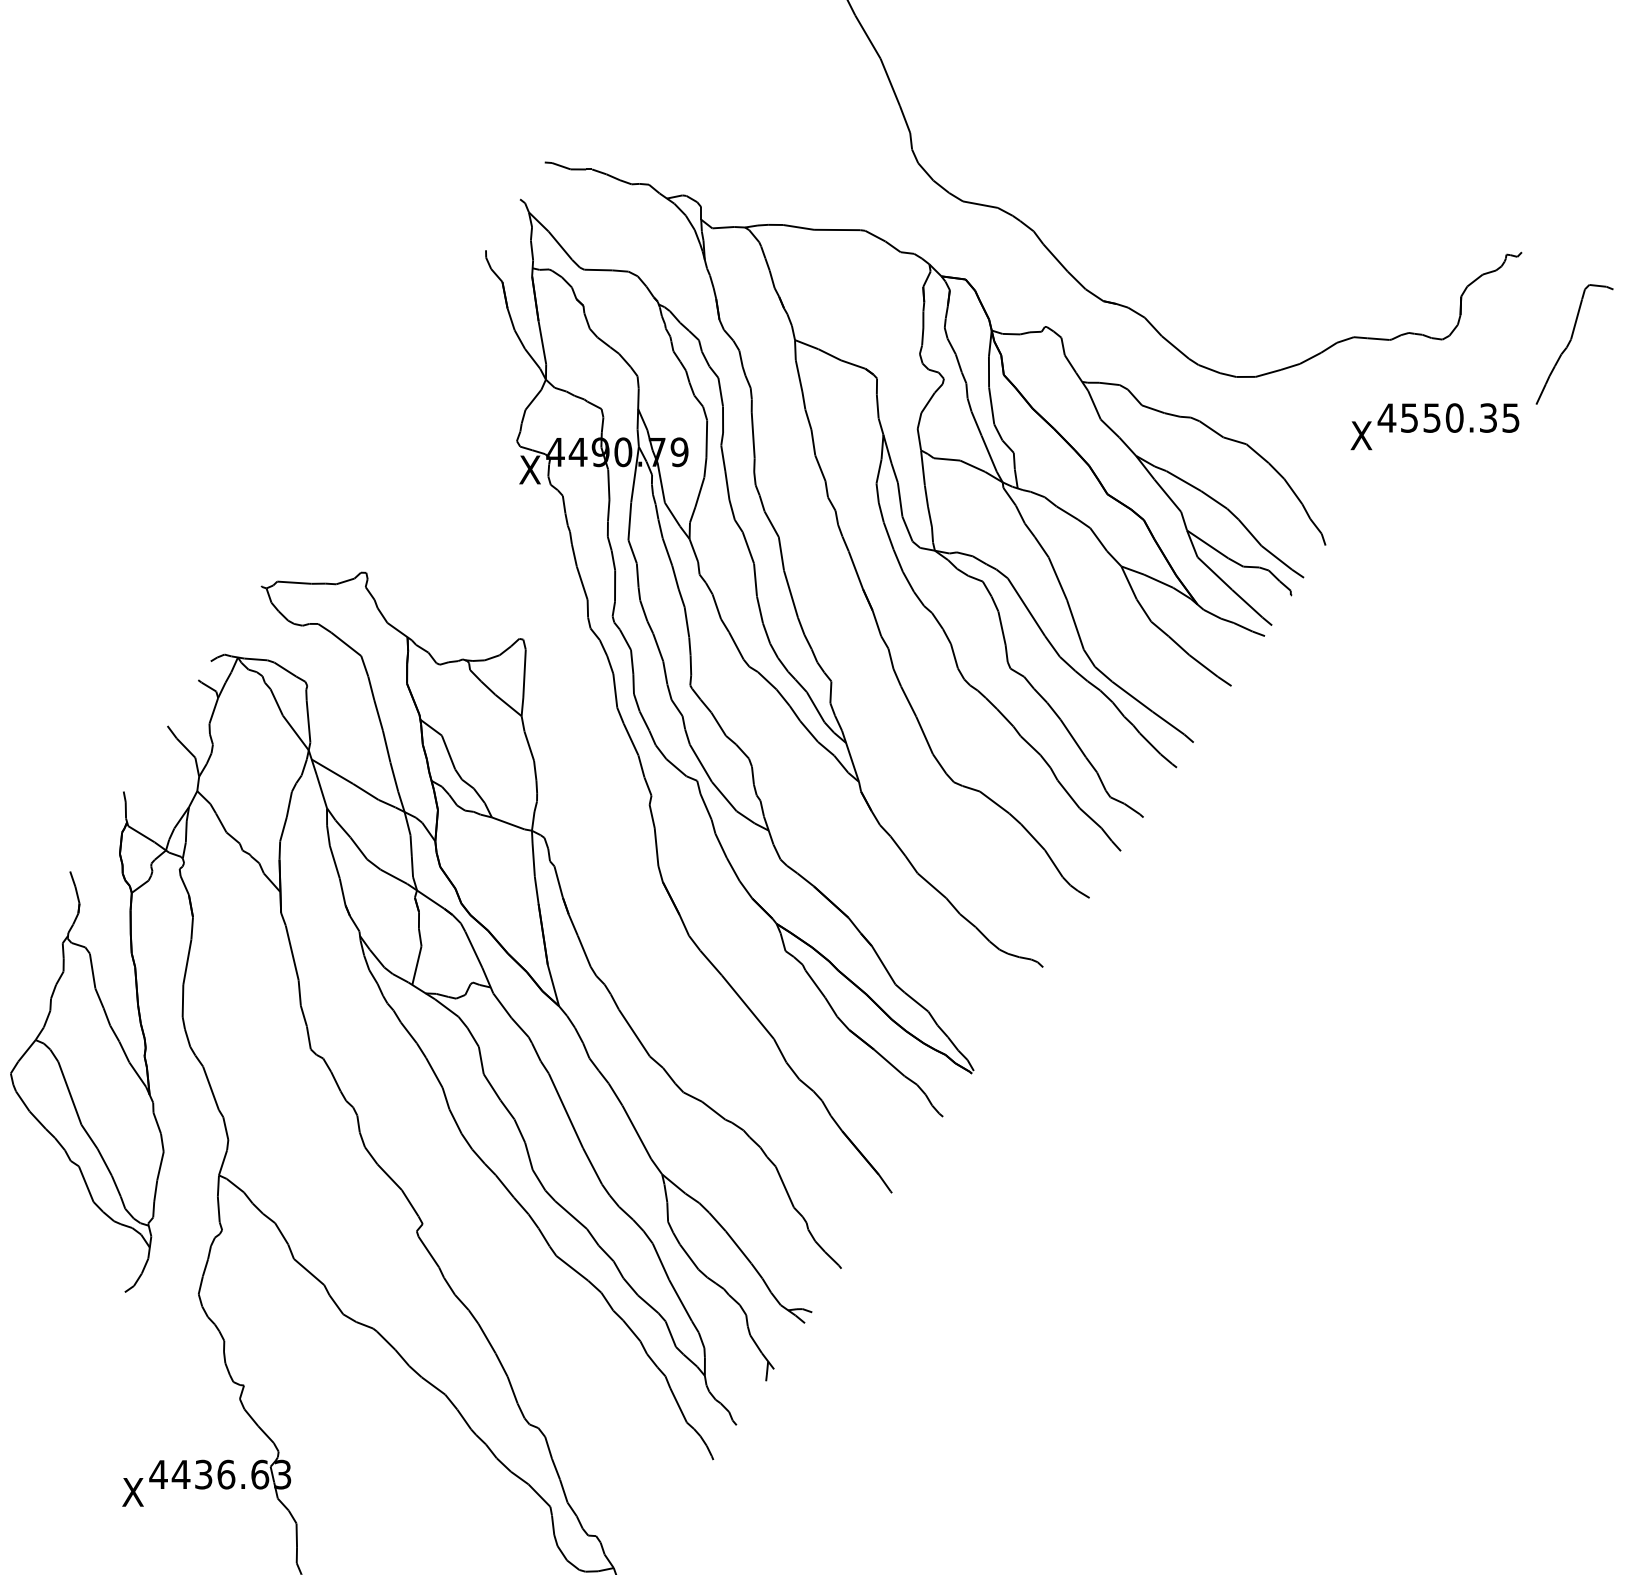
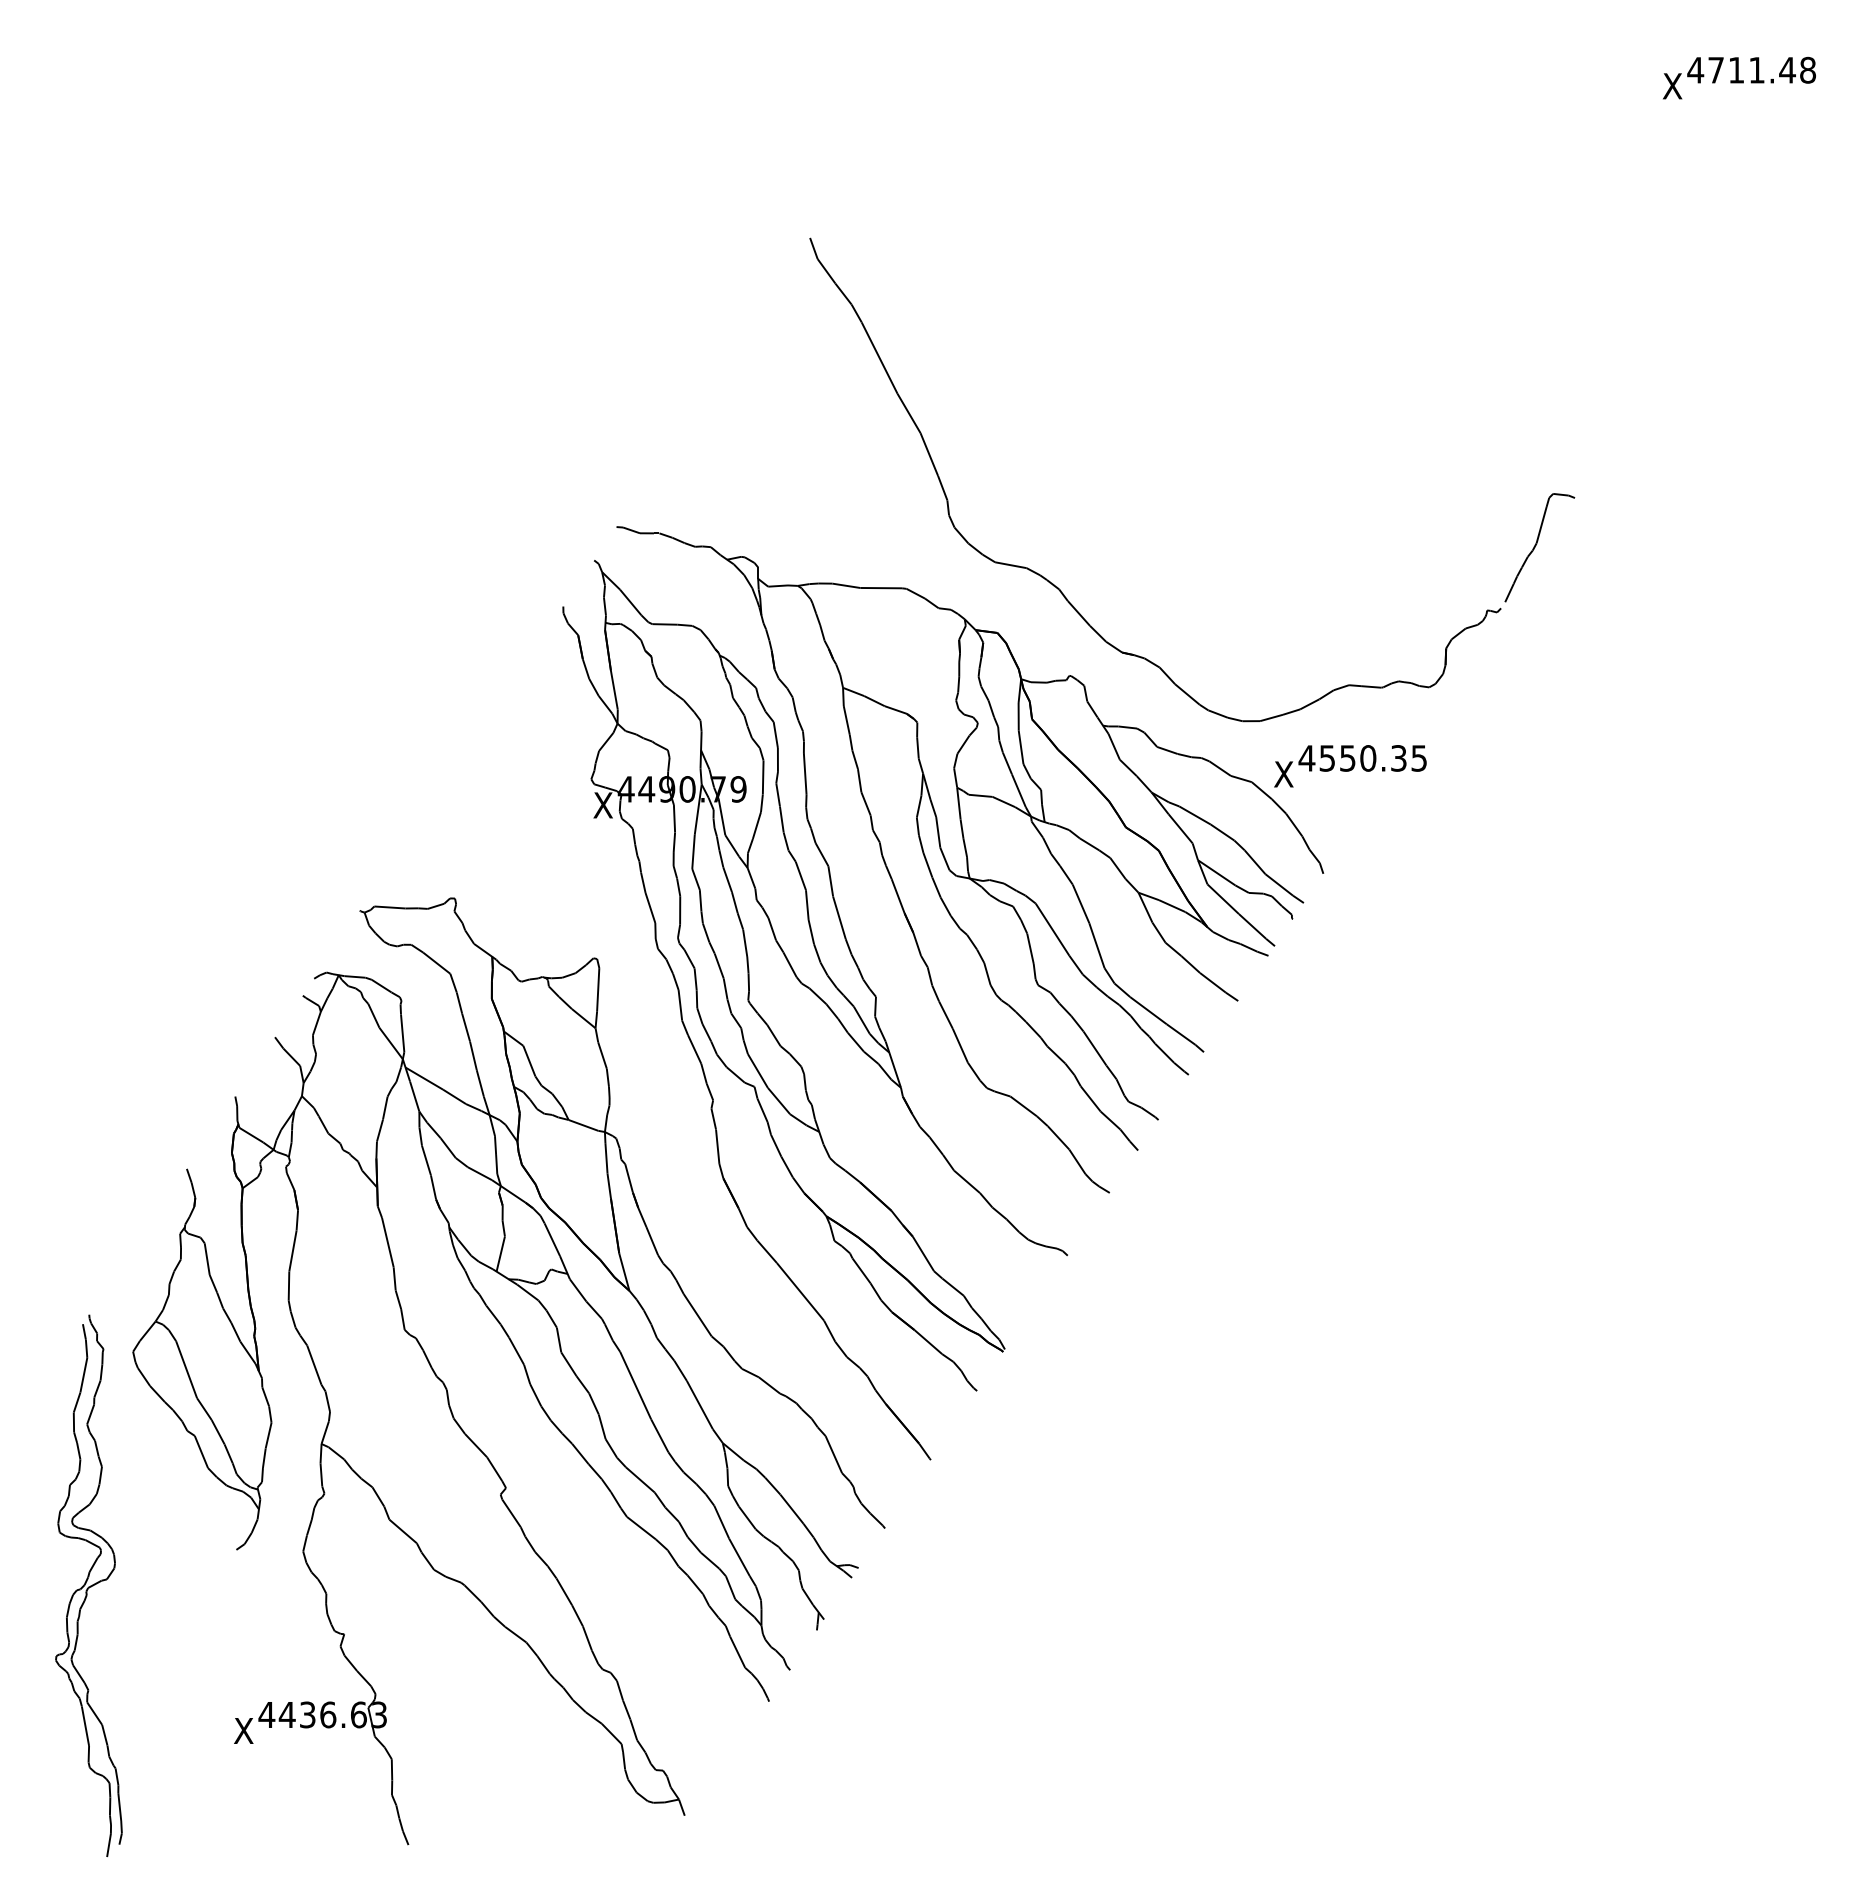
curve: (1570, 341) -> (1536, 545), moved
text: (1435, 426) -> (1350, 766), moved

